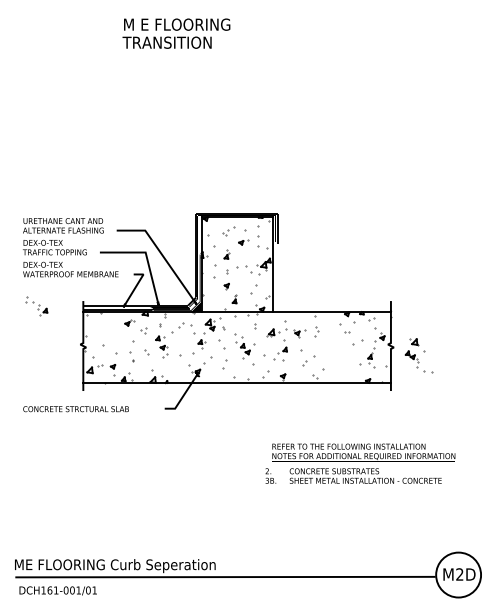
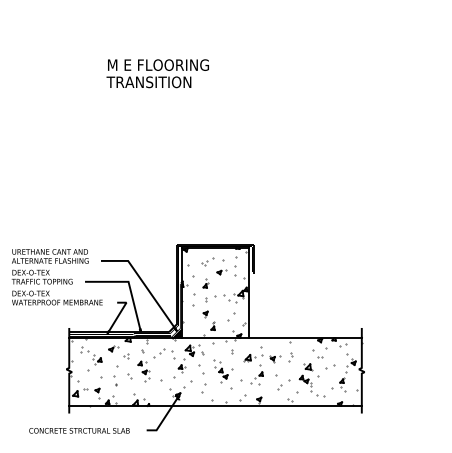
part: (36, 306) -> (91, 355), moved
part: (418, 355) -> (311, 379), moved
text: (75, 409) -> (78, 431), moved

